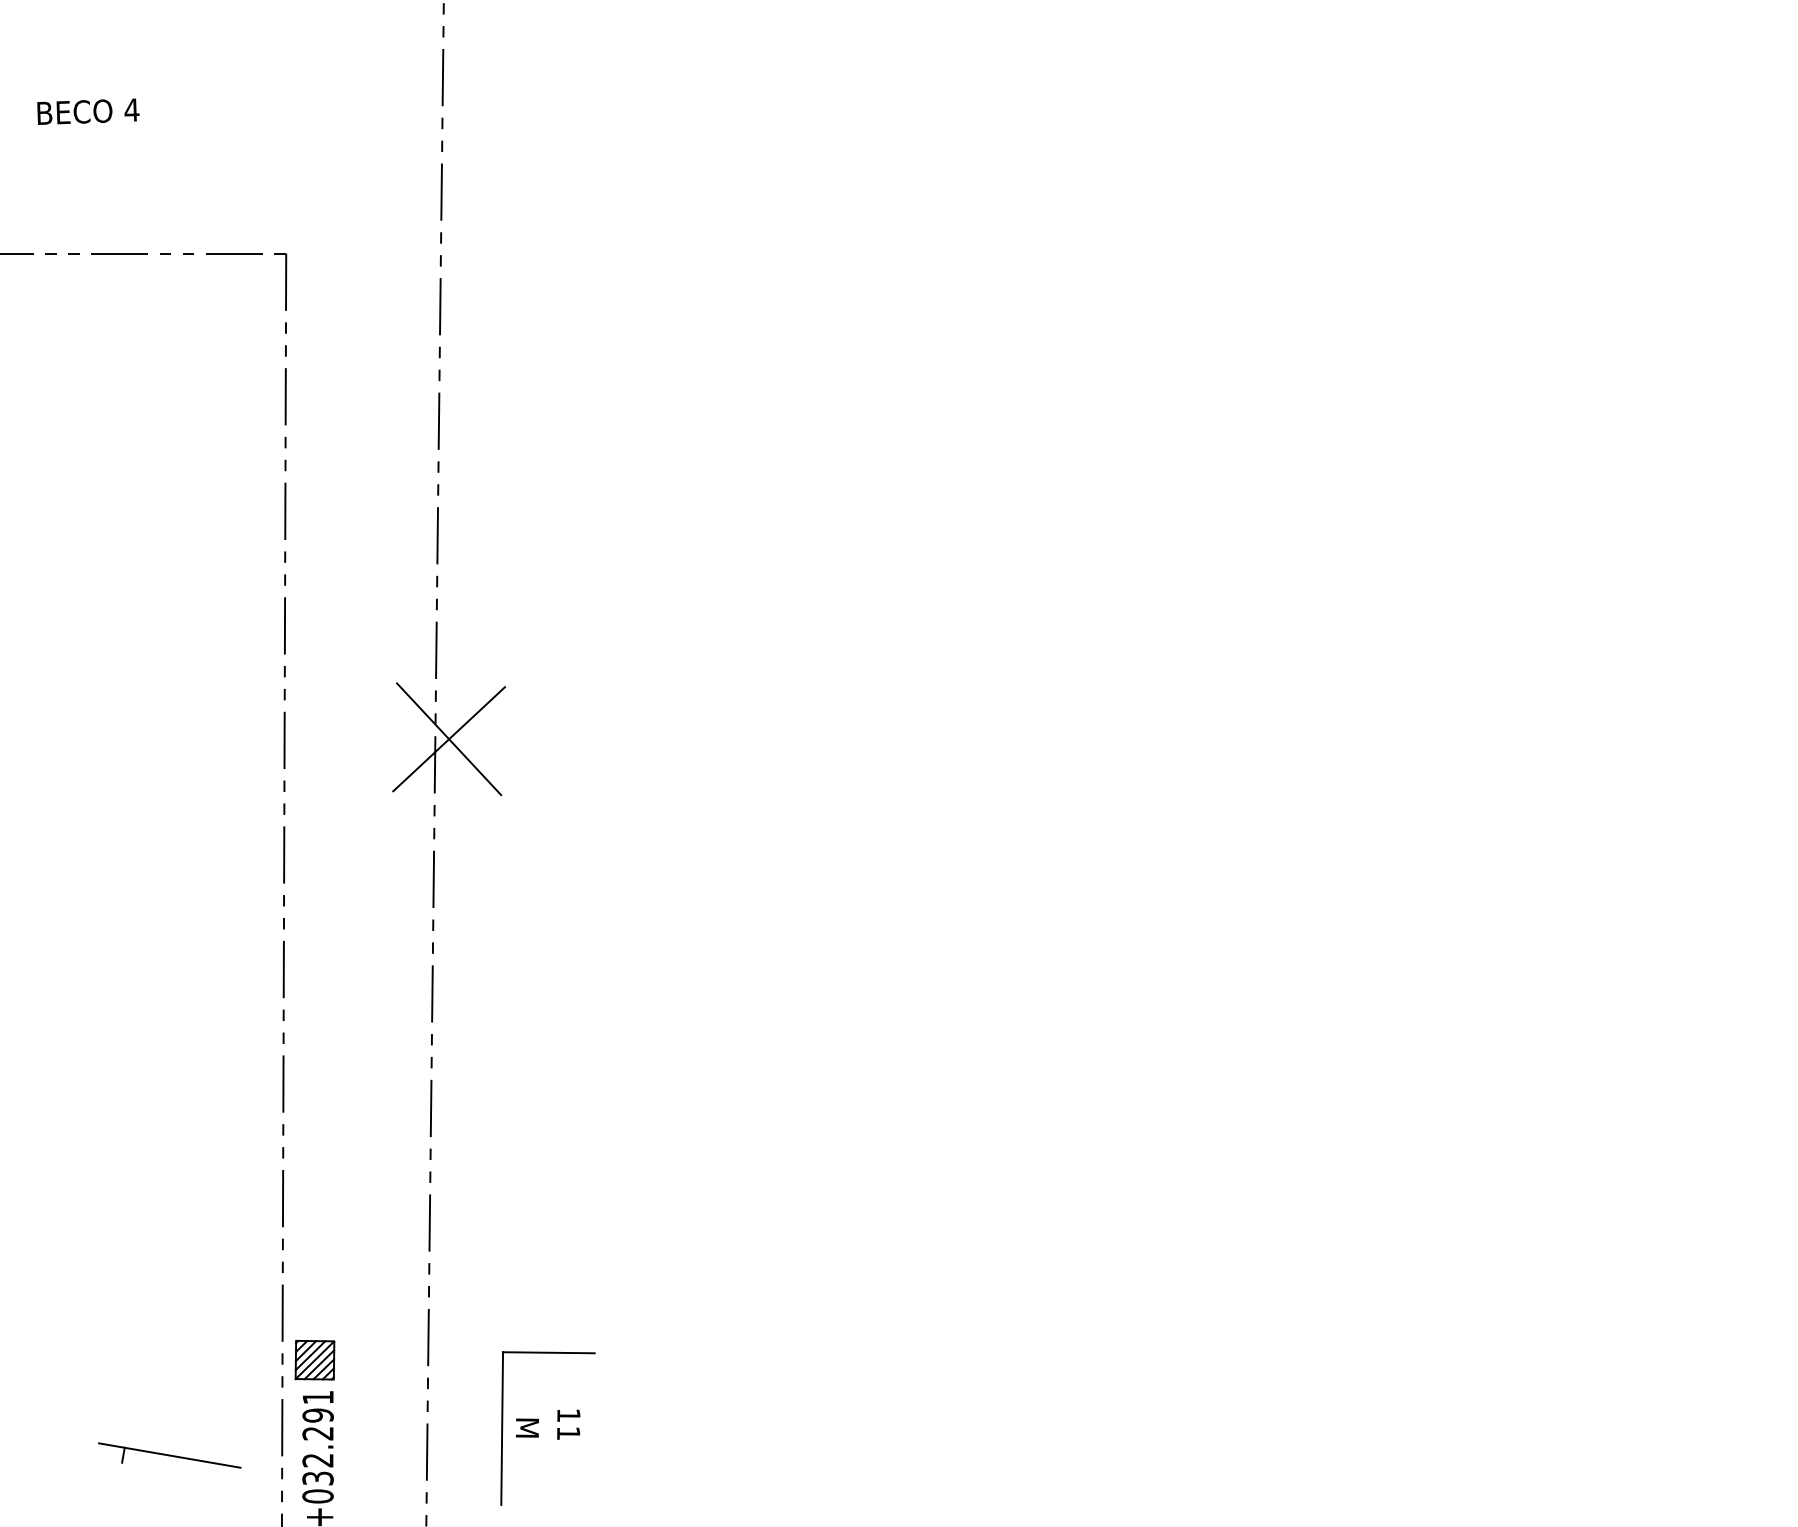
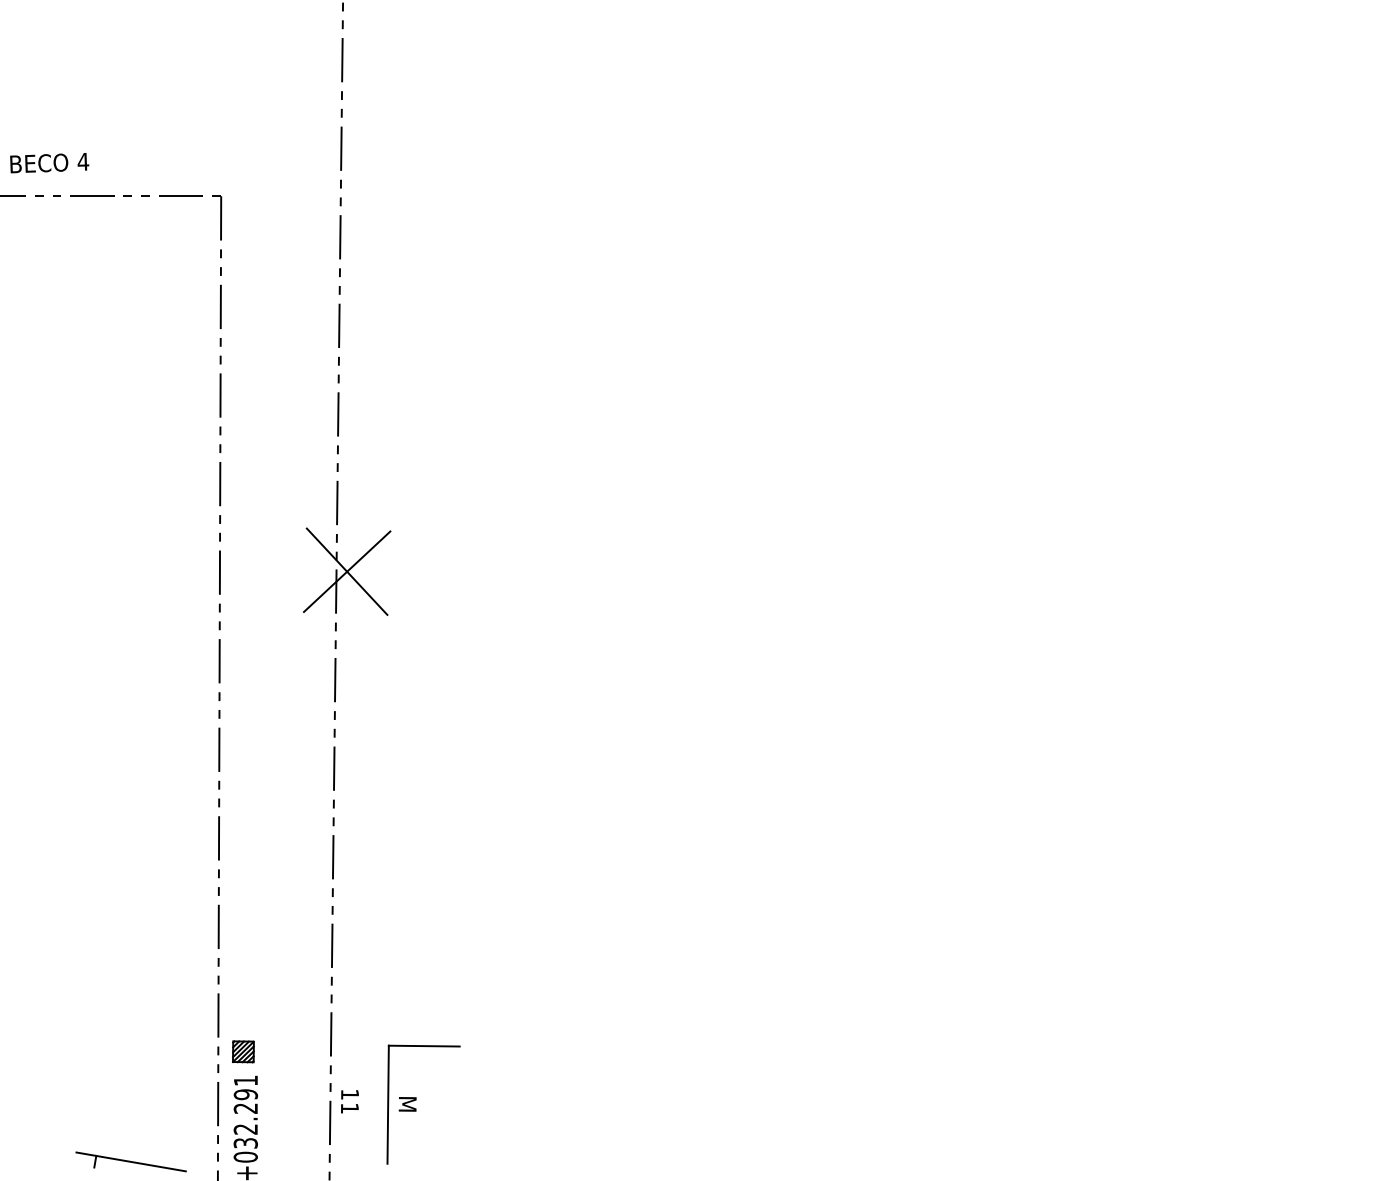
text: (88, 111) -> (49, 162), moved
part: (314, 1359) -> (243, 1051), size x0.7
text: (568, 1424) -> (349, 1101), moved
part: (169, 1455) -> (130, 1161), moved

